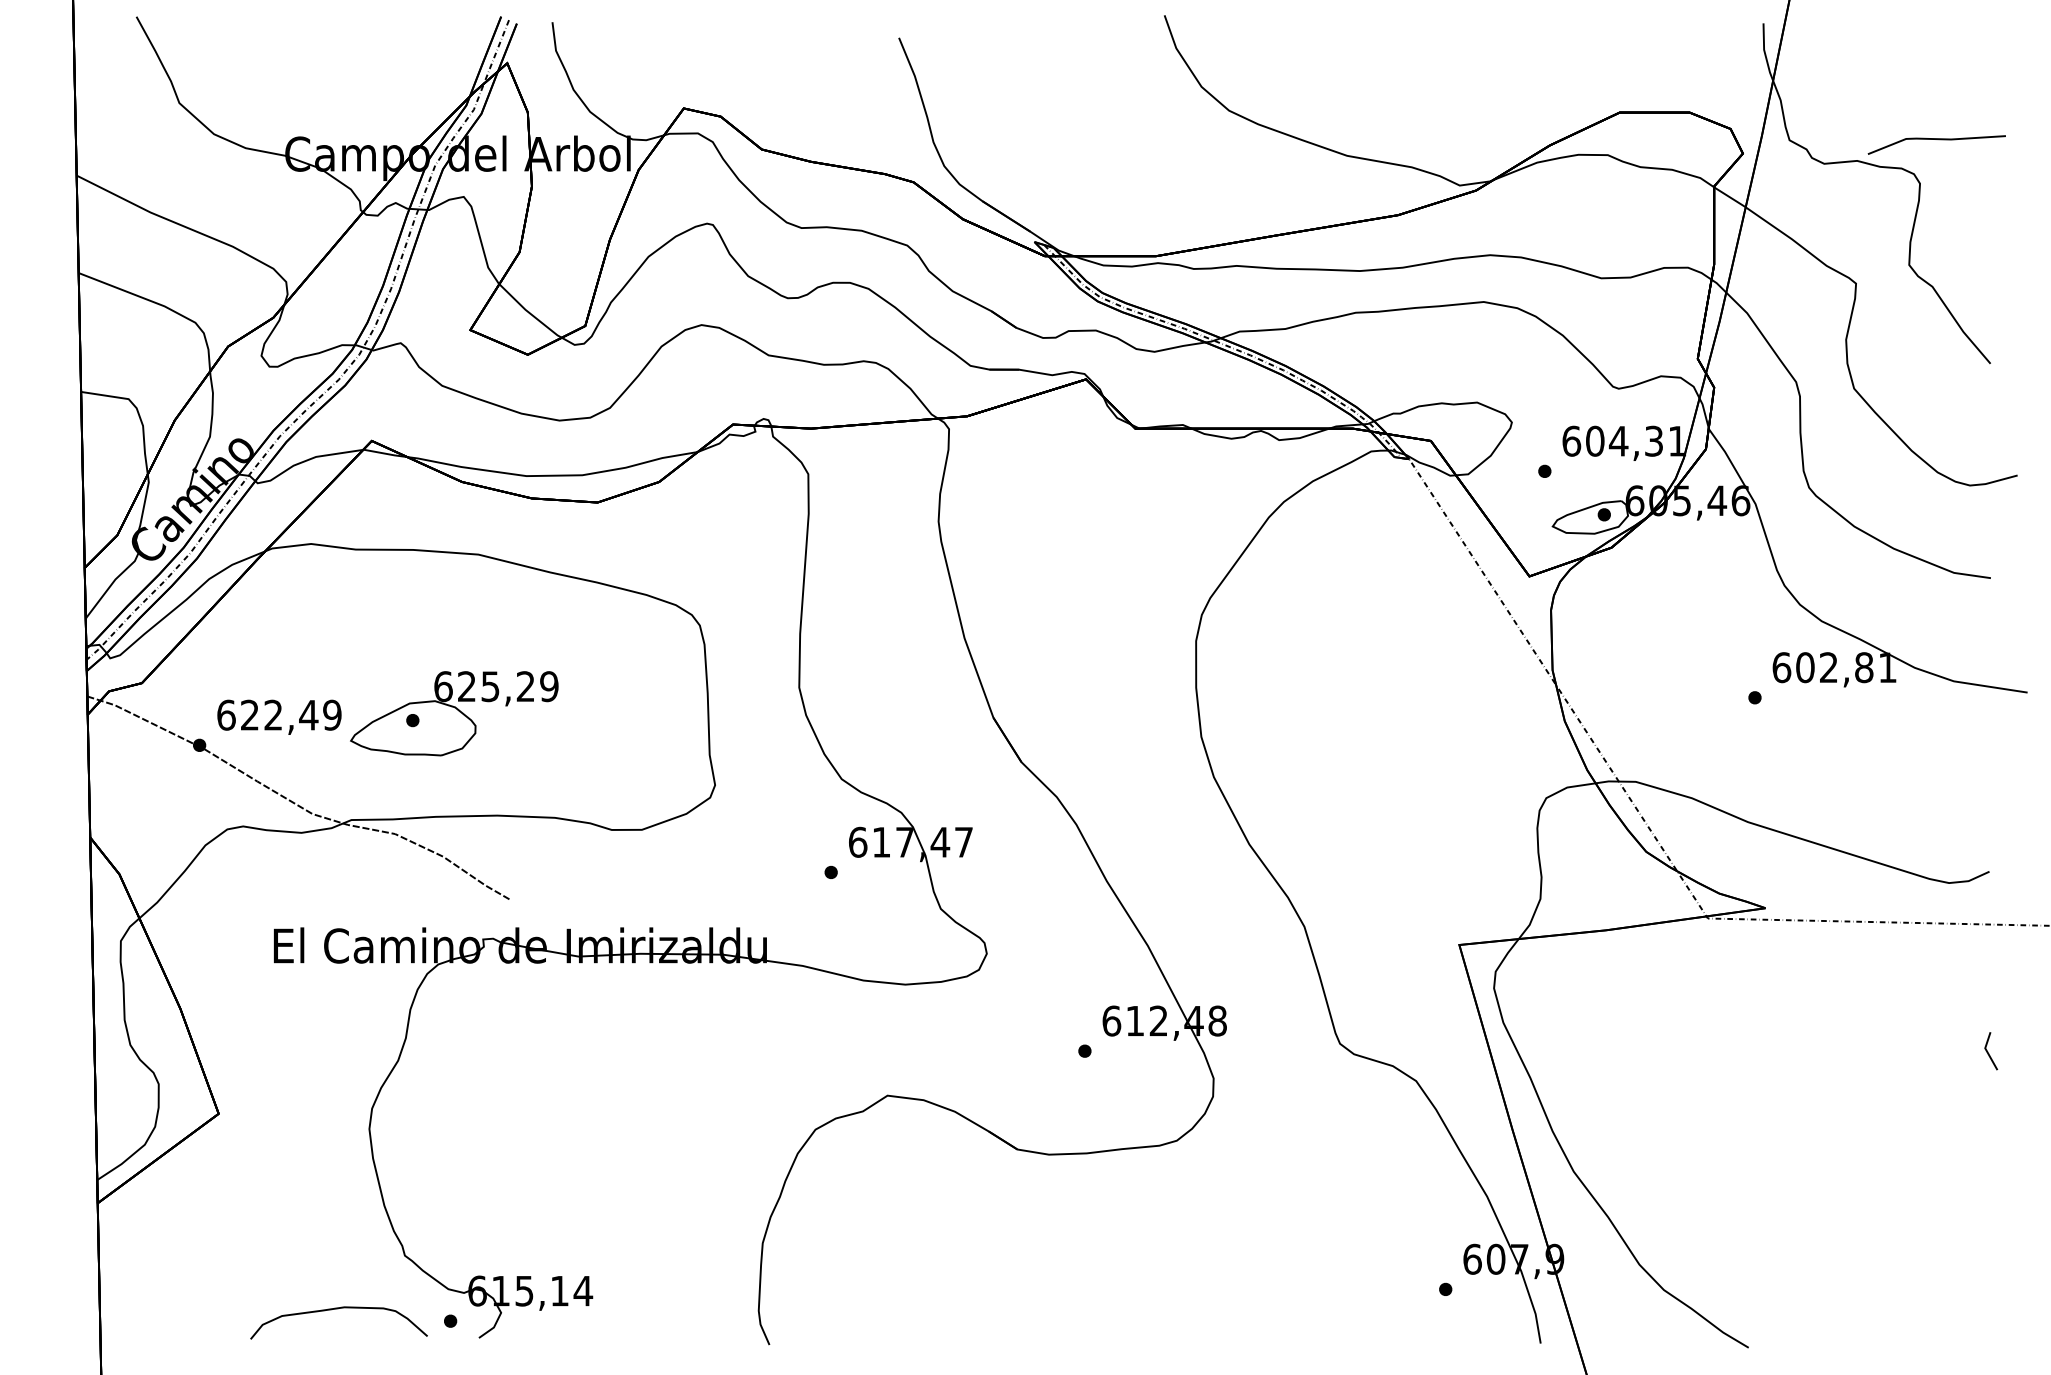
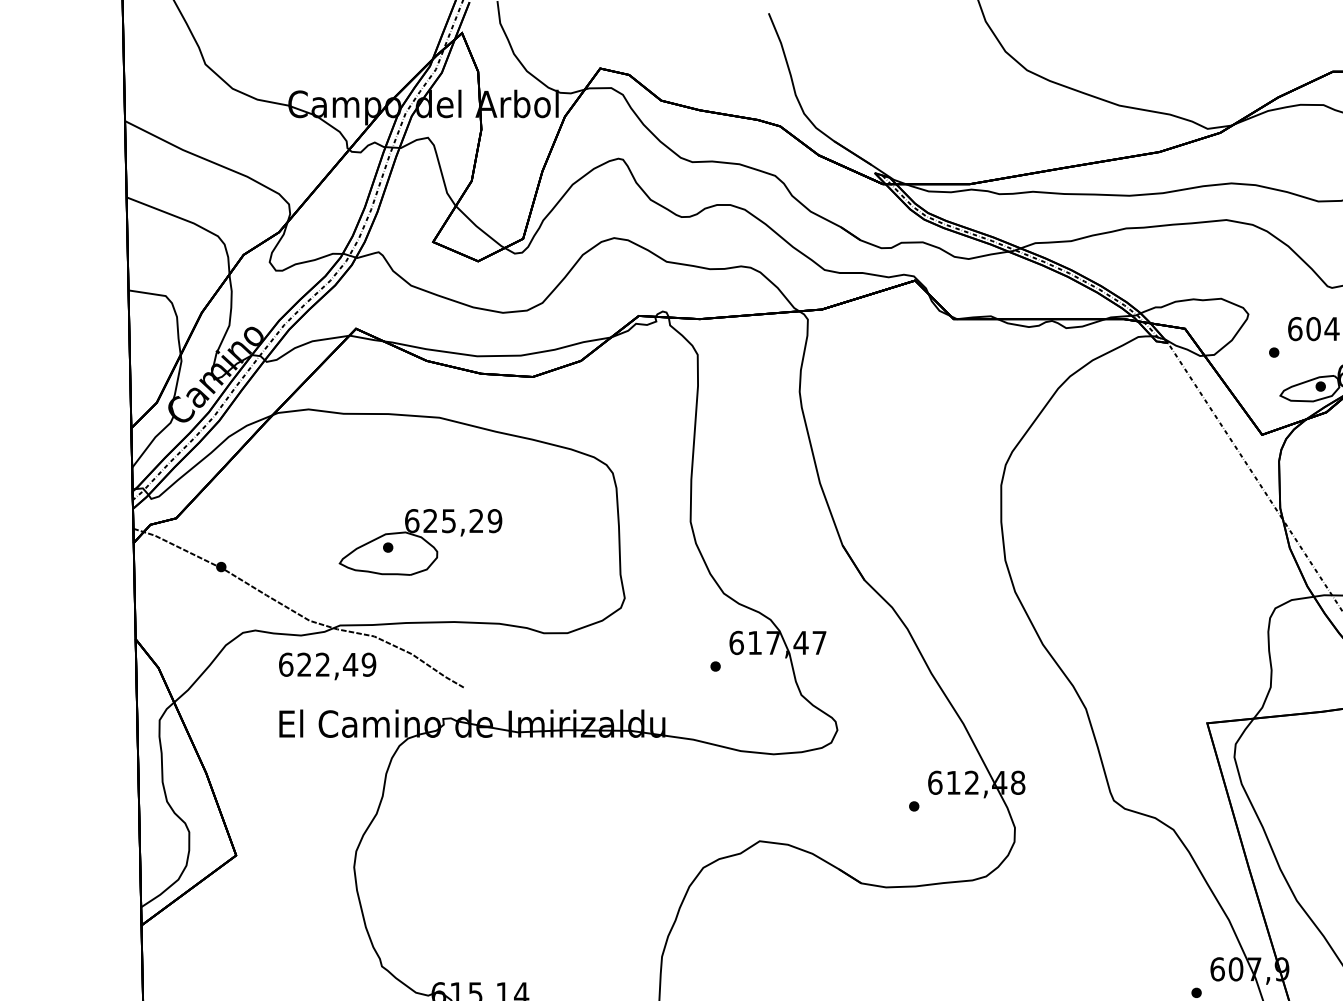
text: (279, 716) -> (327, 665), moved

